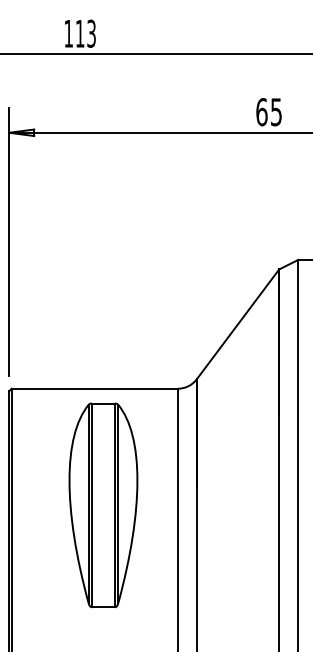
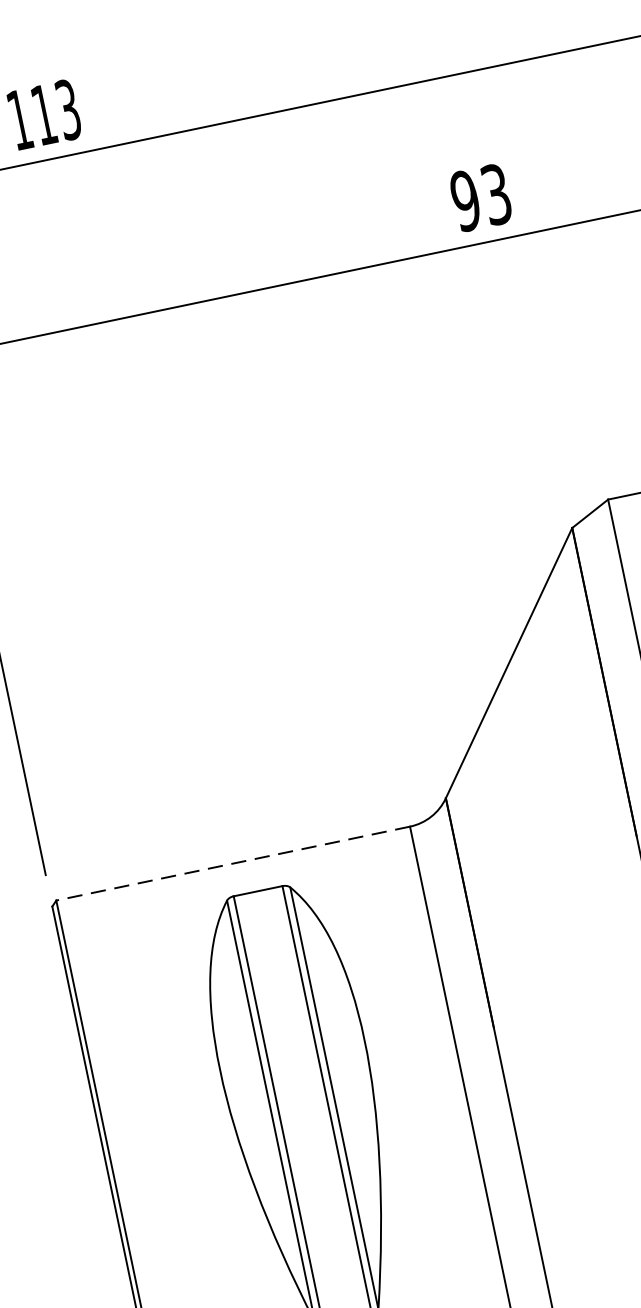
text: (268, 112) -> (479, 198), 65 -> 93
line: (94, 388) -> (232, 863), solid -> dashed

